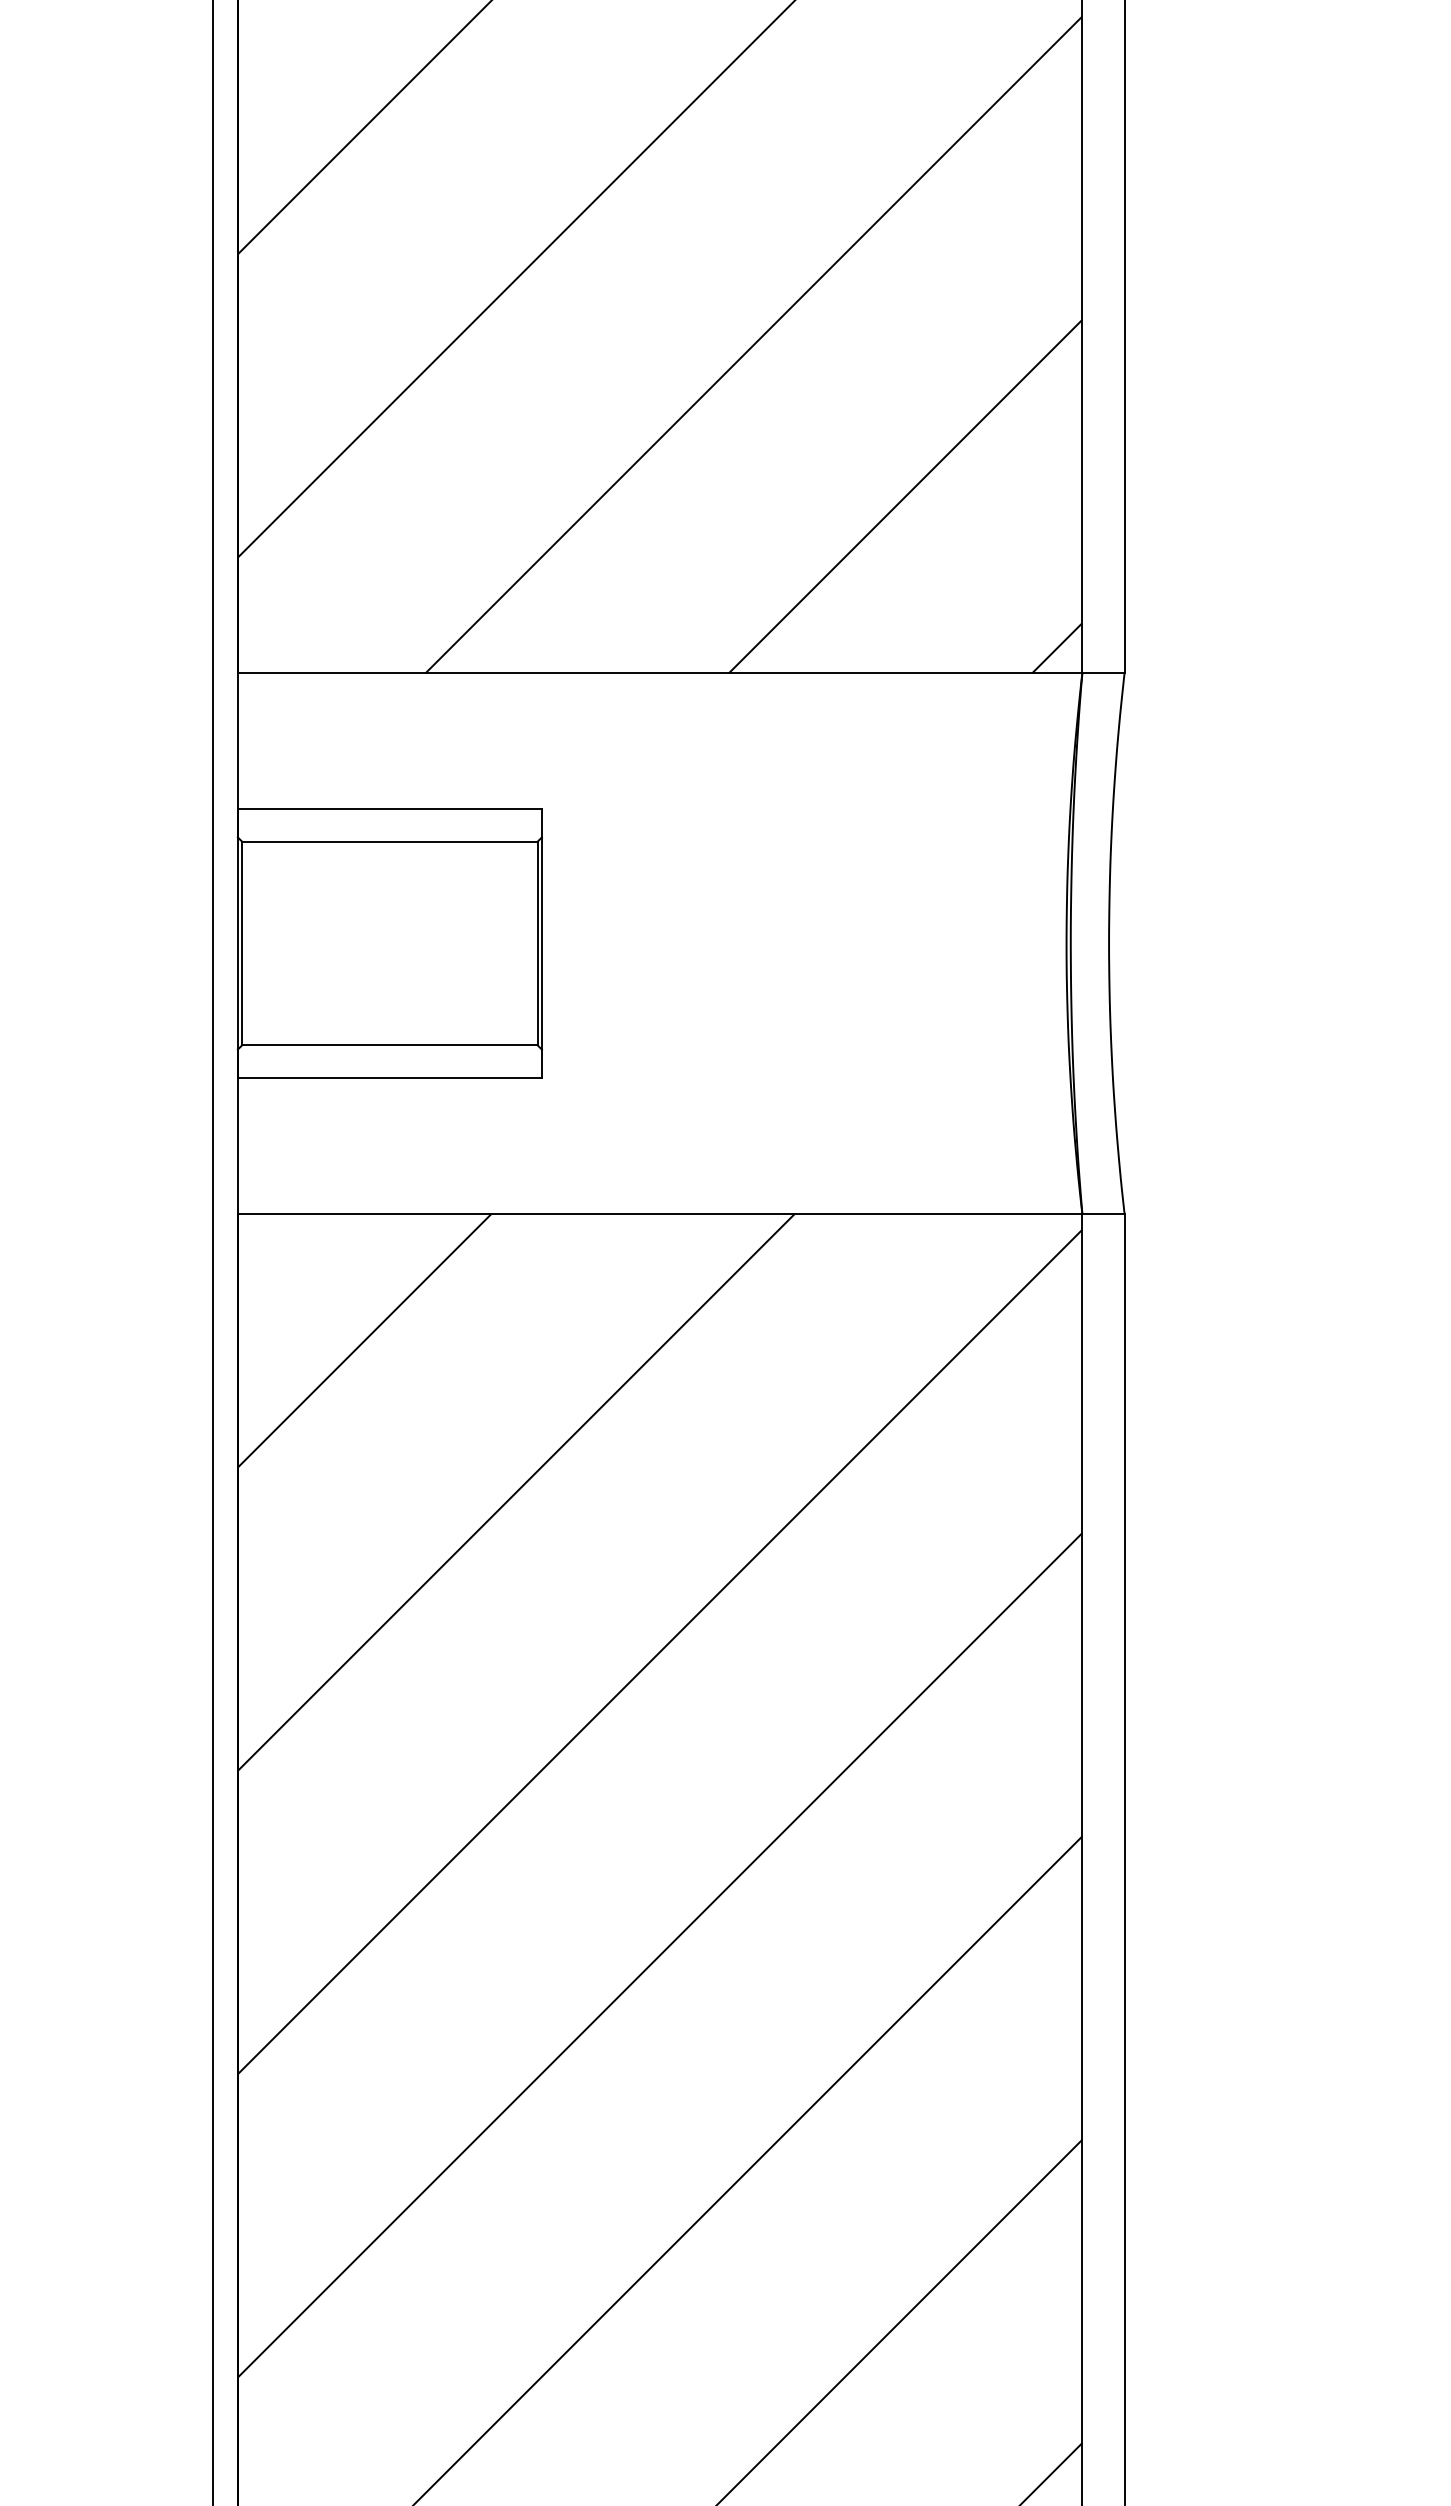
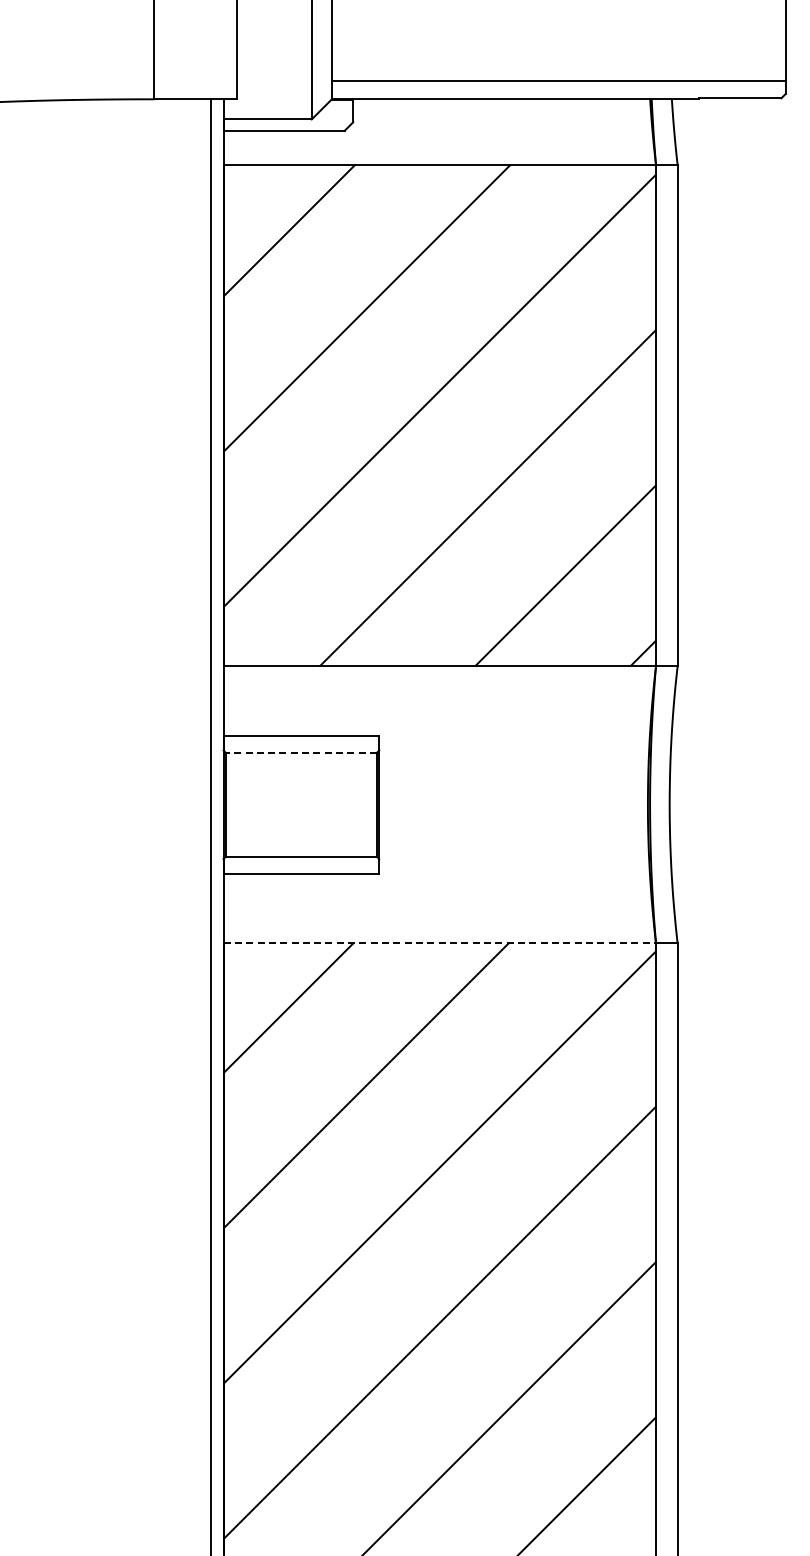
line: (390, 841) -> (301, 752), solid -> dashed
line: (661, 1214) -> (440, 943), solid -> dashed

